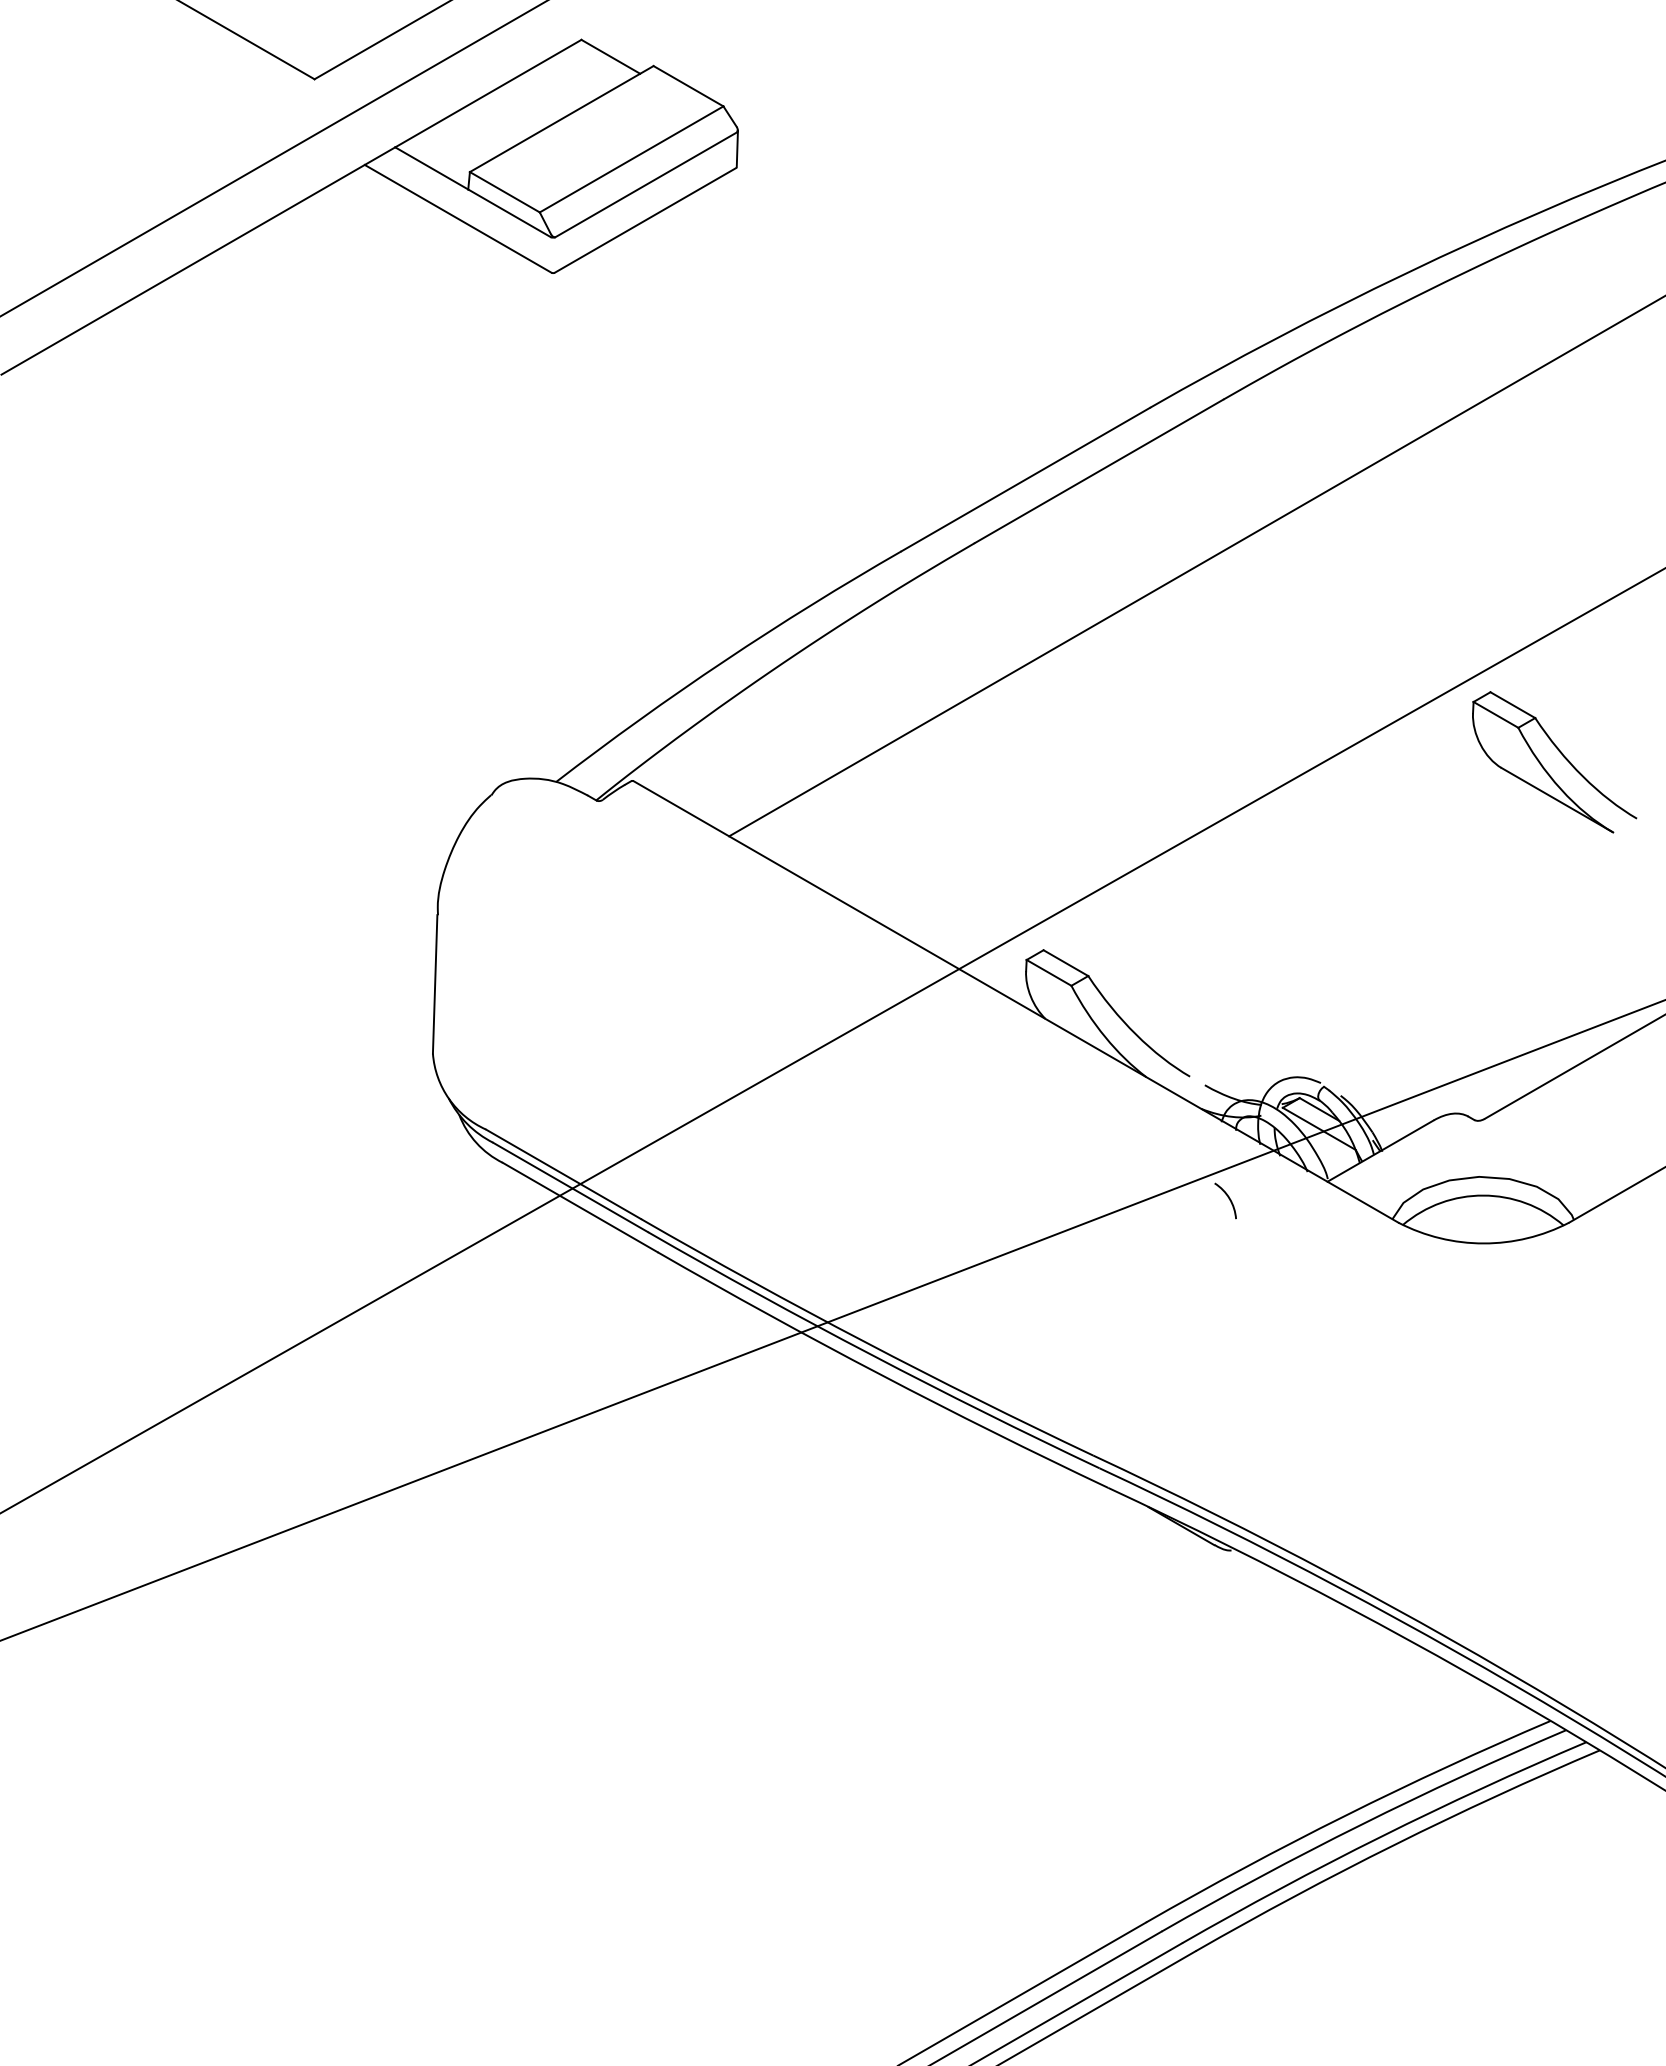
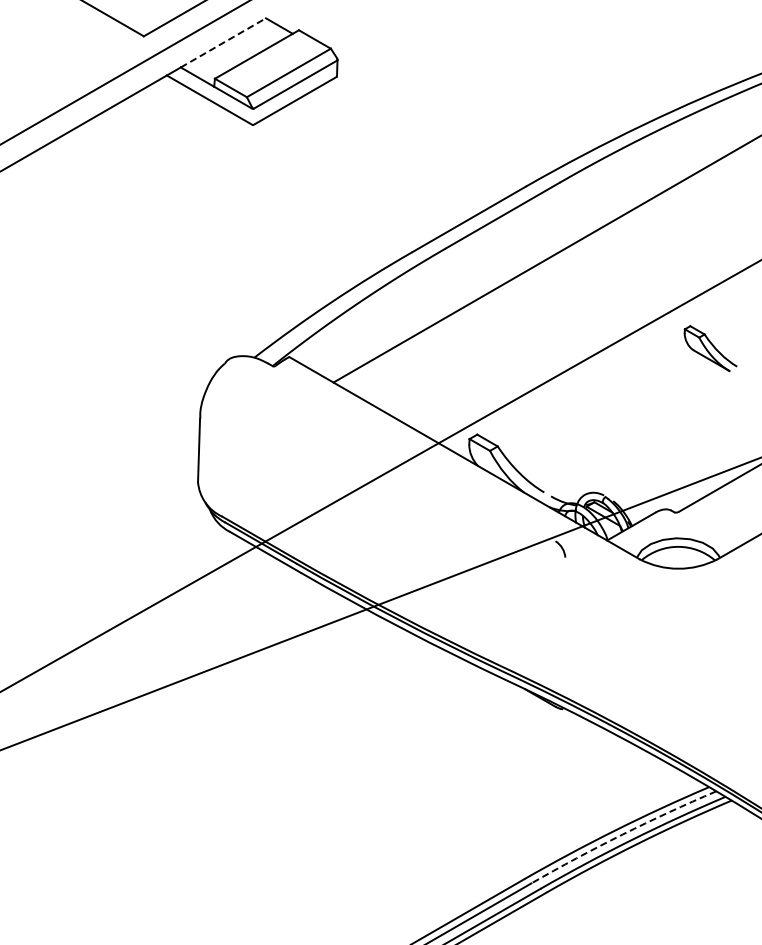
line: (488, 92) -> (223, 42), solid -> dashed
part: (1553, 761) -> (710, 348), size x0.7
arc: (1361, 1824) -> (622, 834), solid -> dashed

